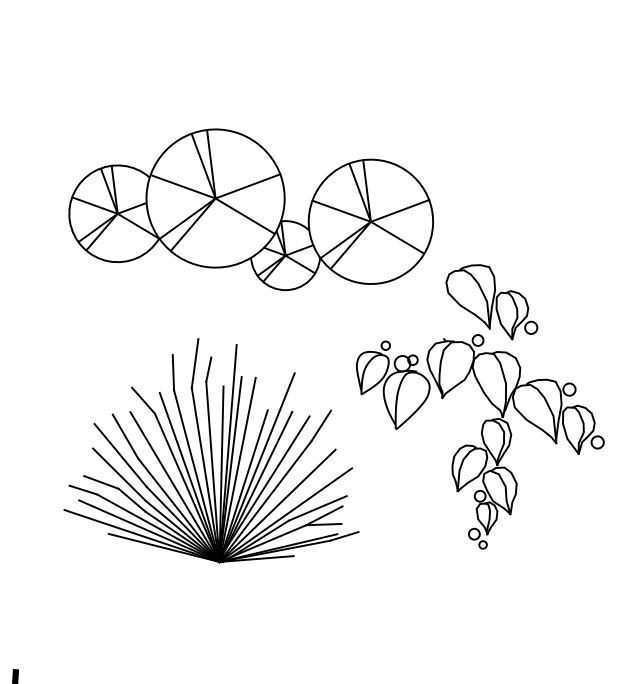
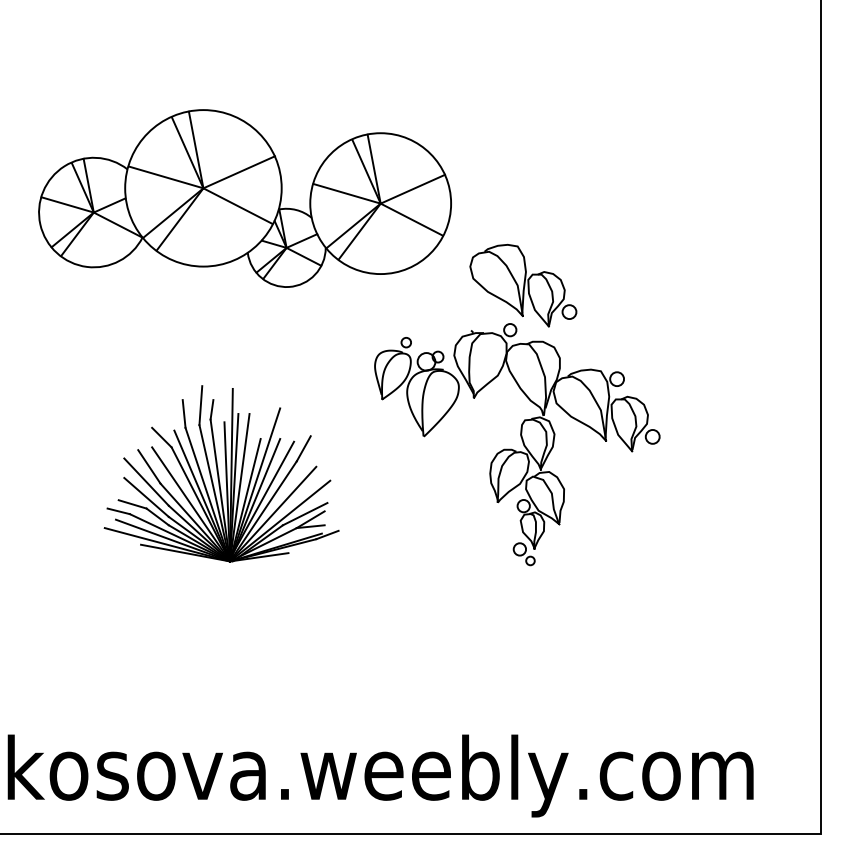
part: (215, 450) -> (221, 473), size x0.7

